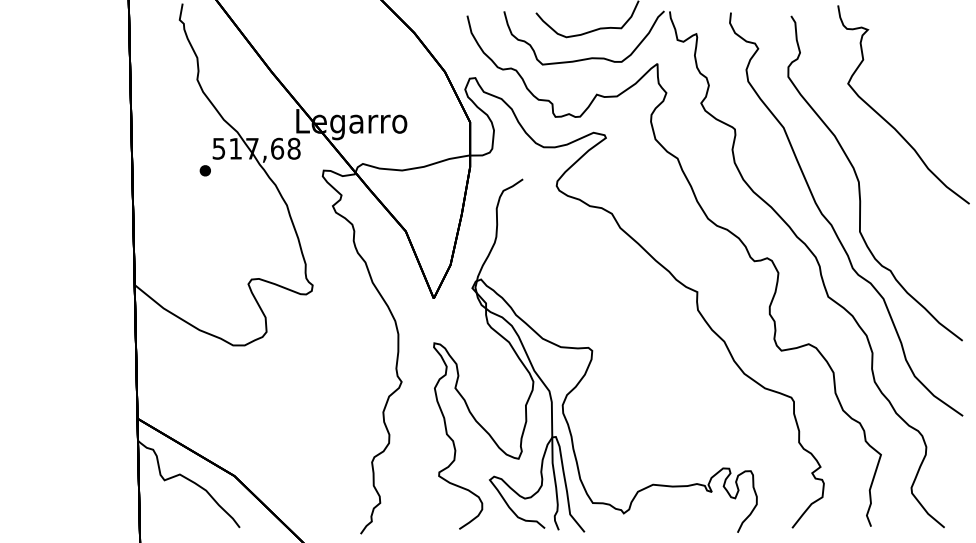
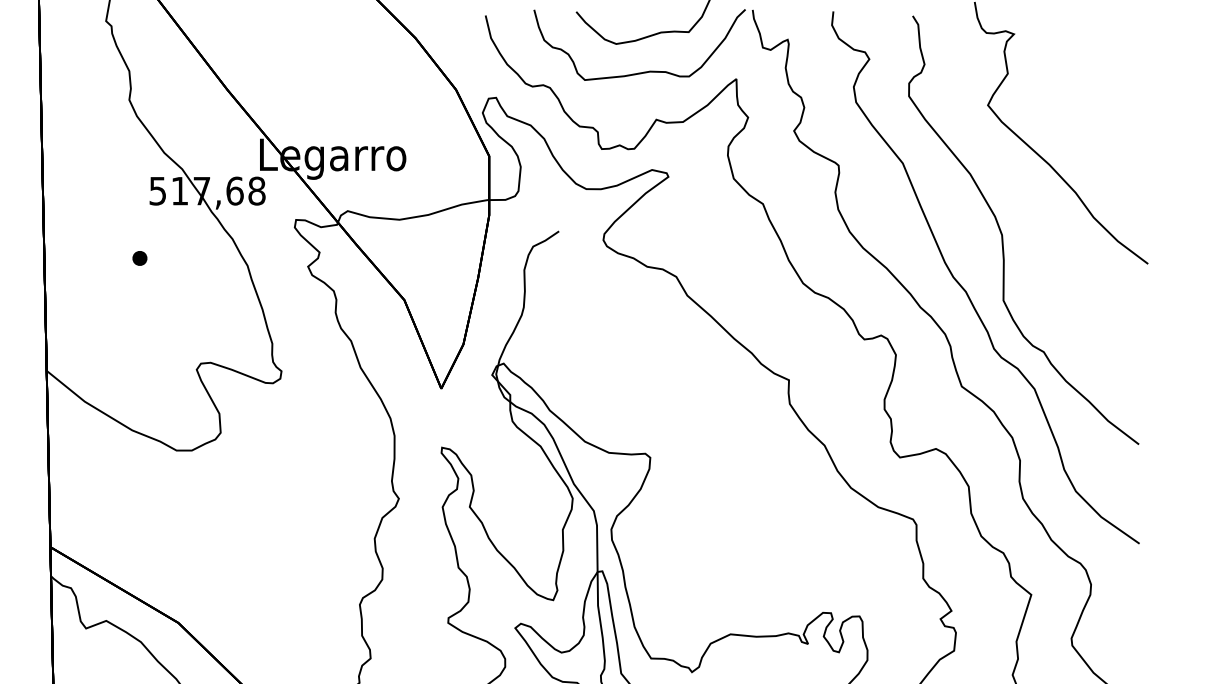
part: (204, 170) -> (138, 258), moved

